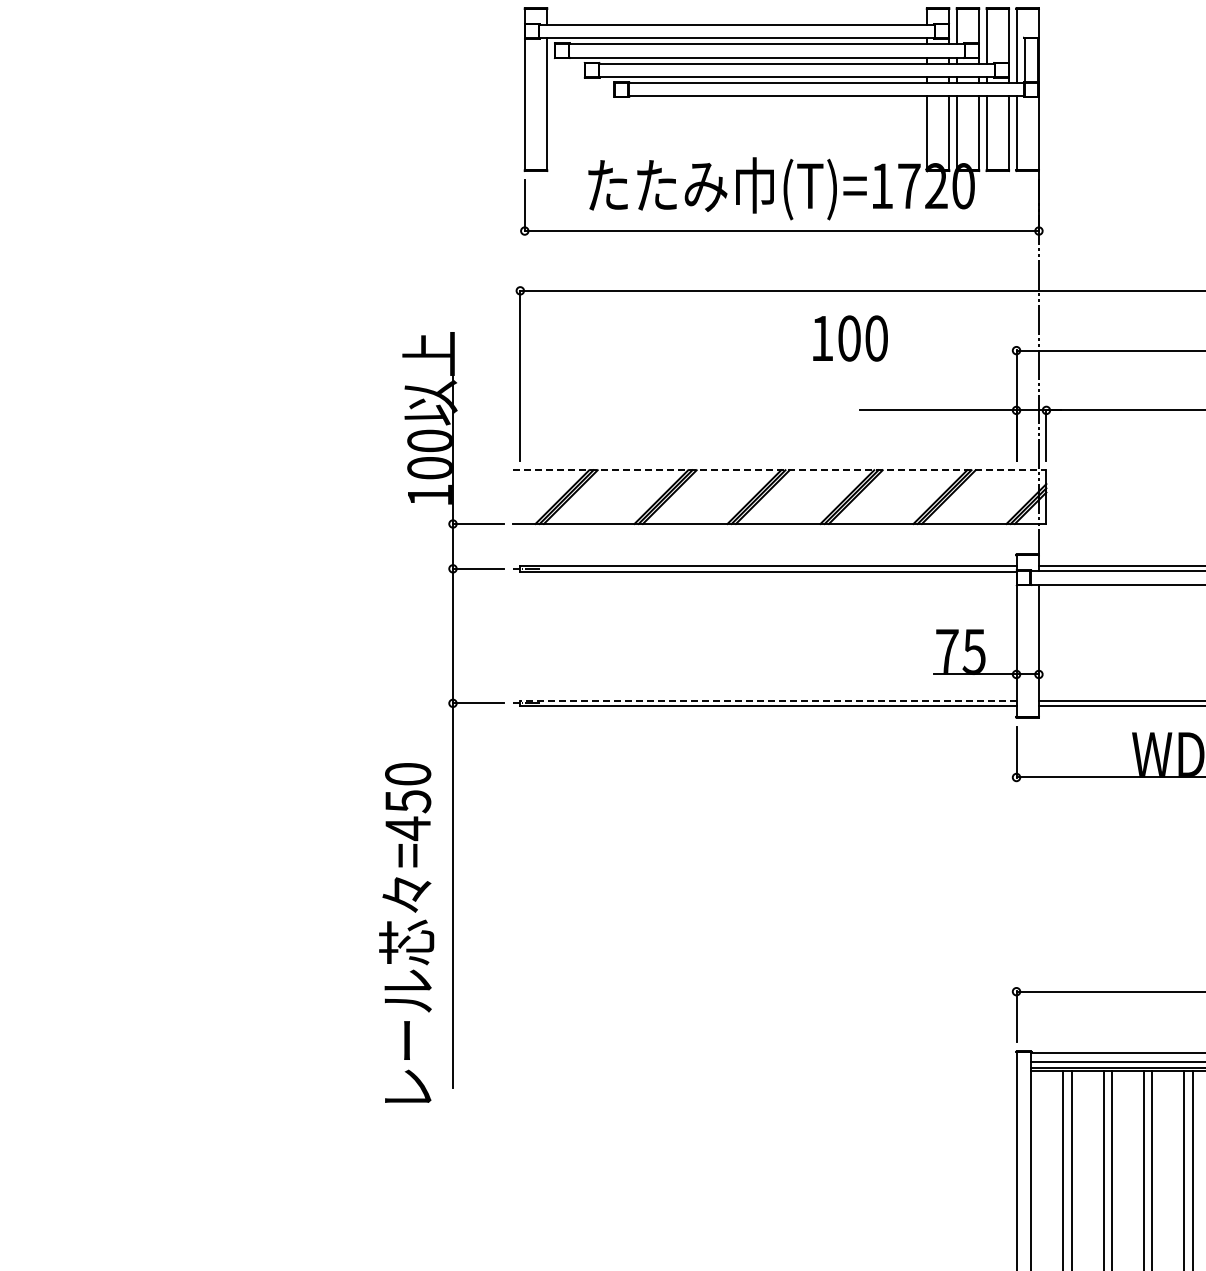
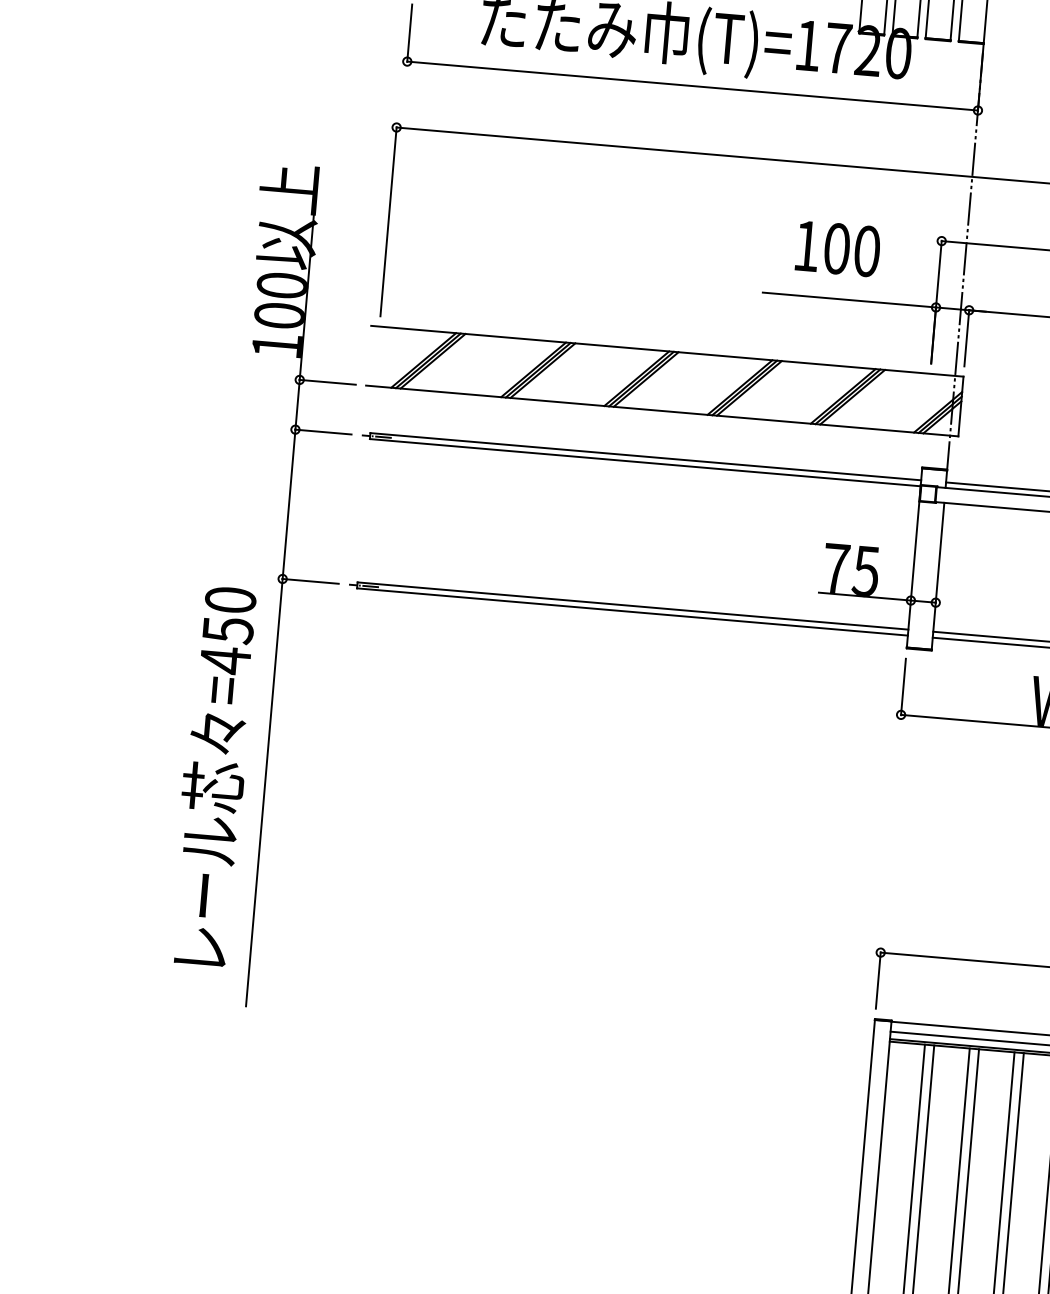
text: (850, 338) -> (838, 248), moved
line: (779, 470) -> (667, 351), dashed -> solid
line: (767, 700) -> (632, 605), dashed -> solid
text: (406, 932) -> (213, 775), moved

